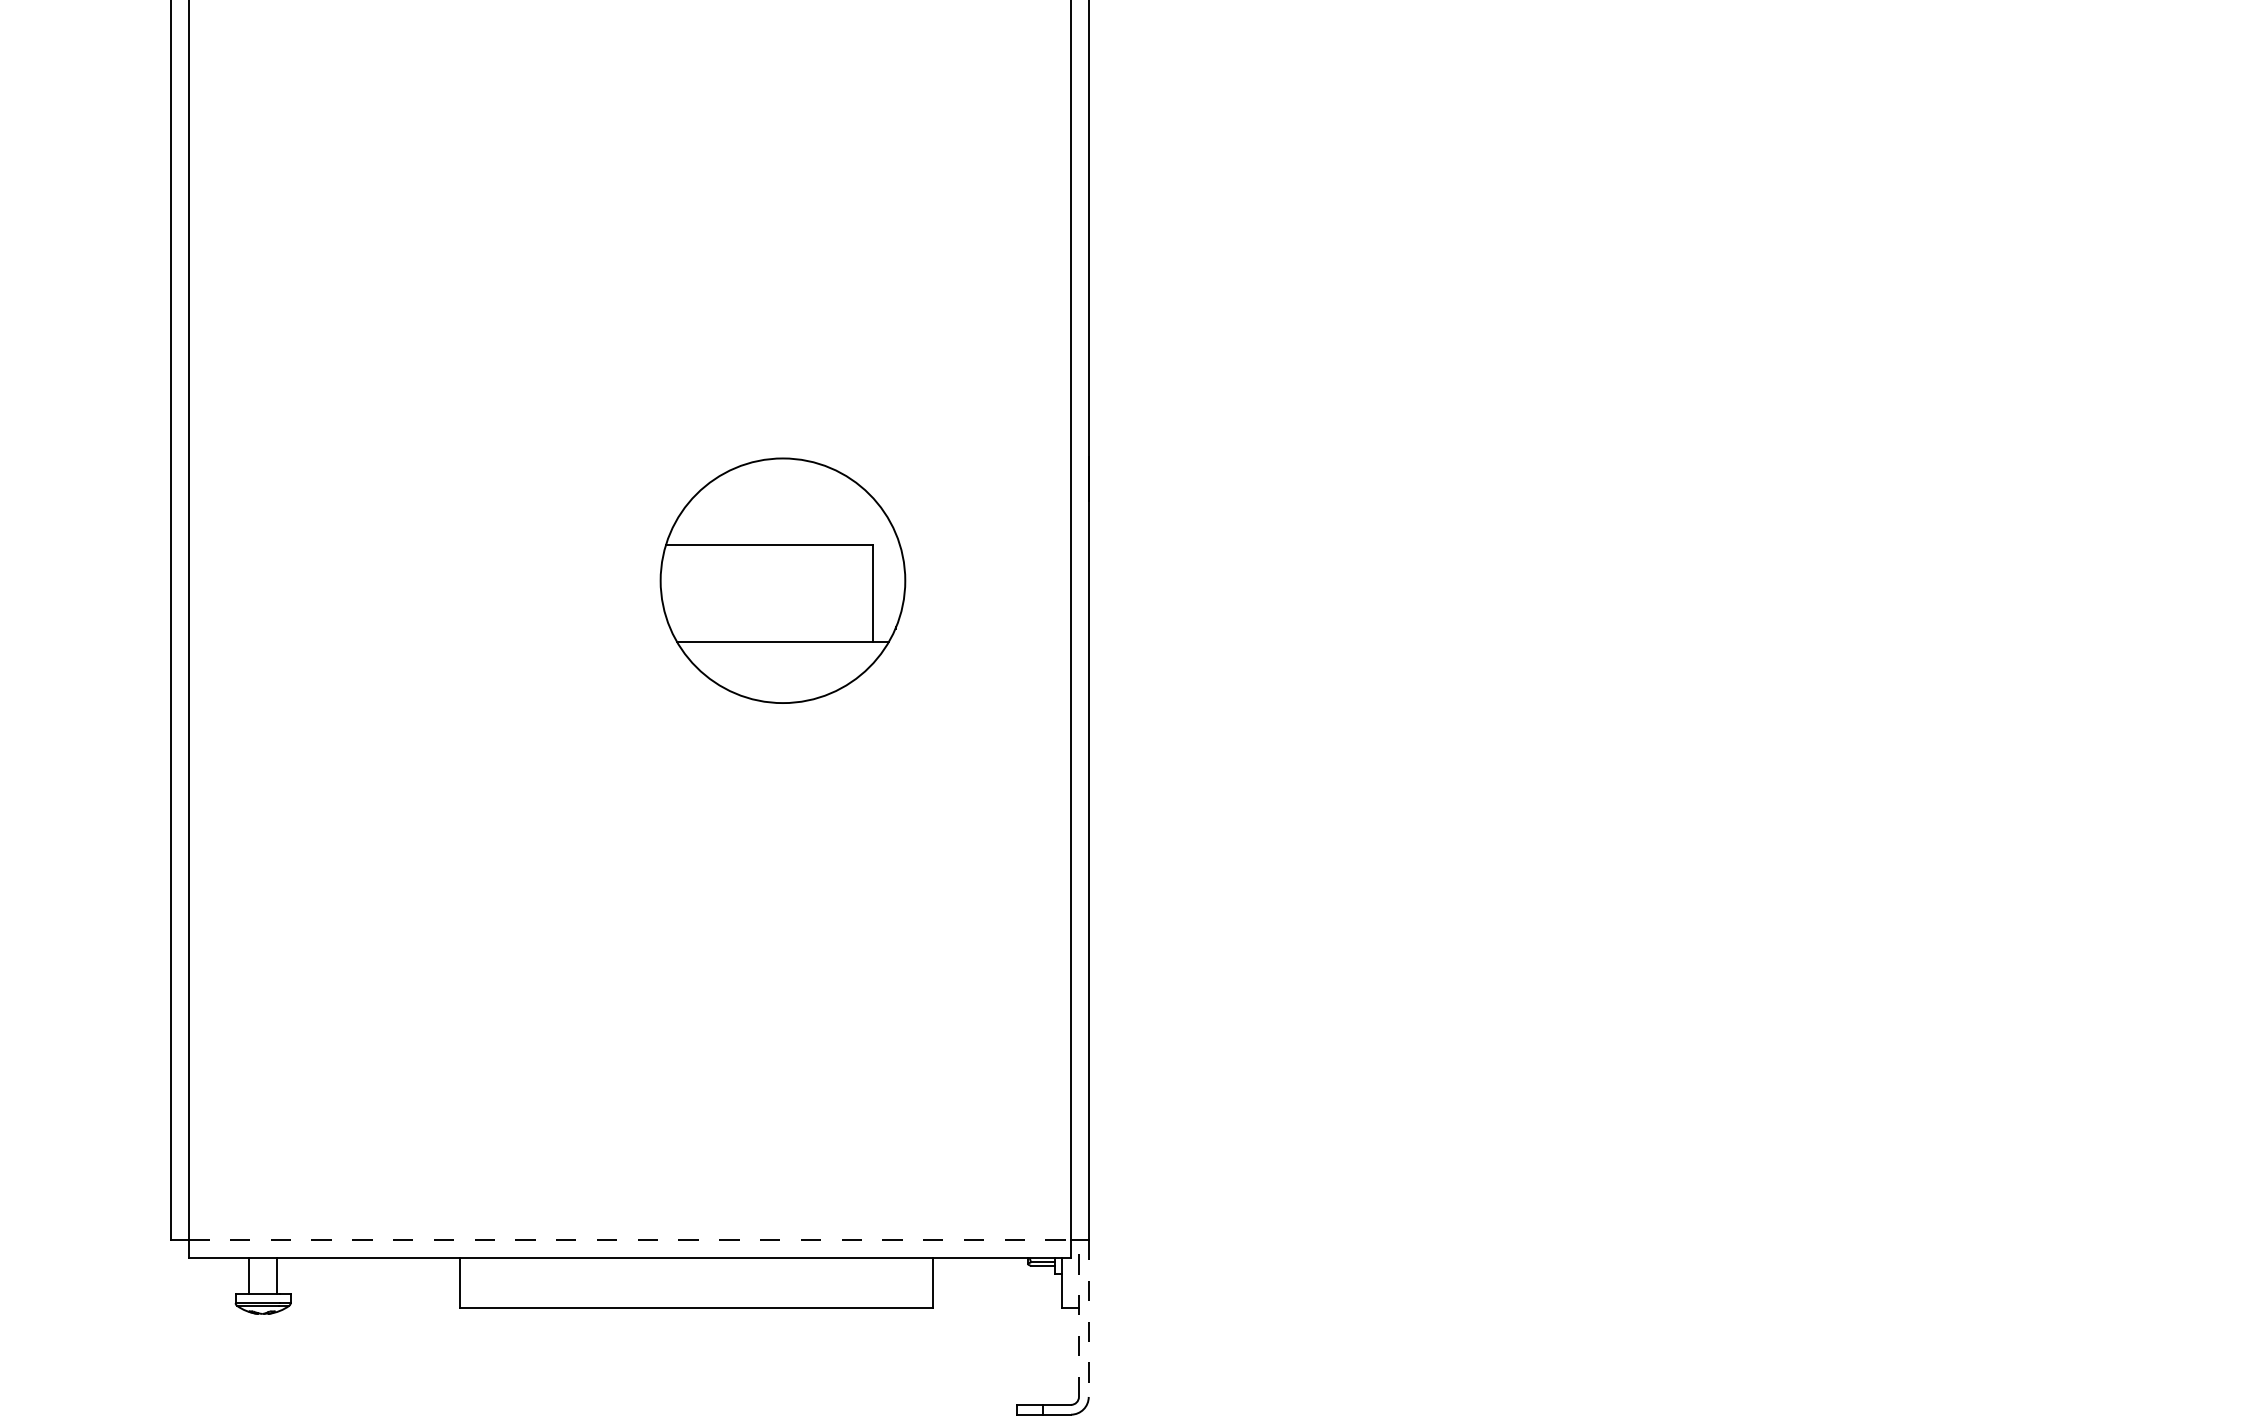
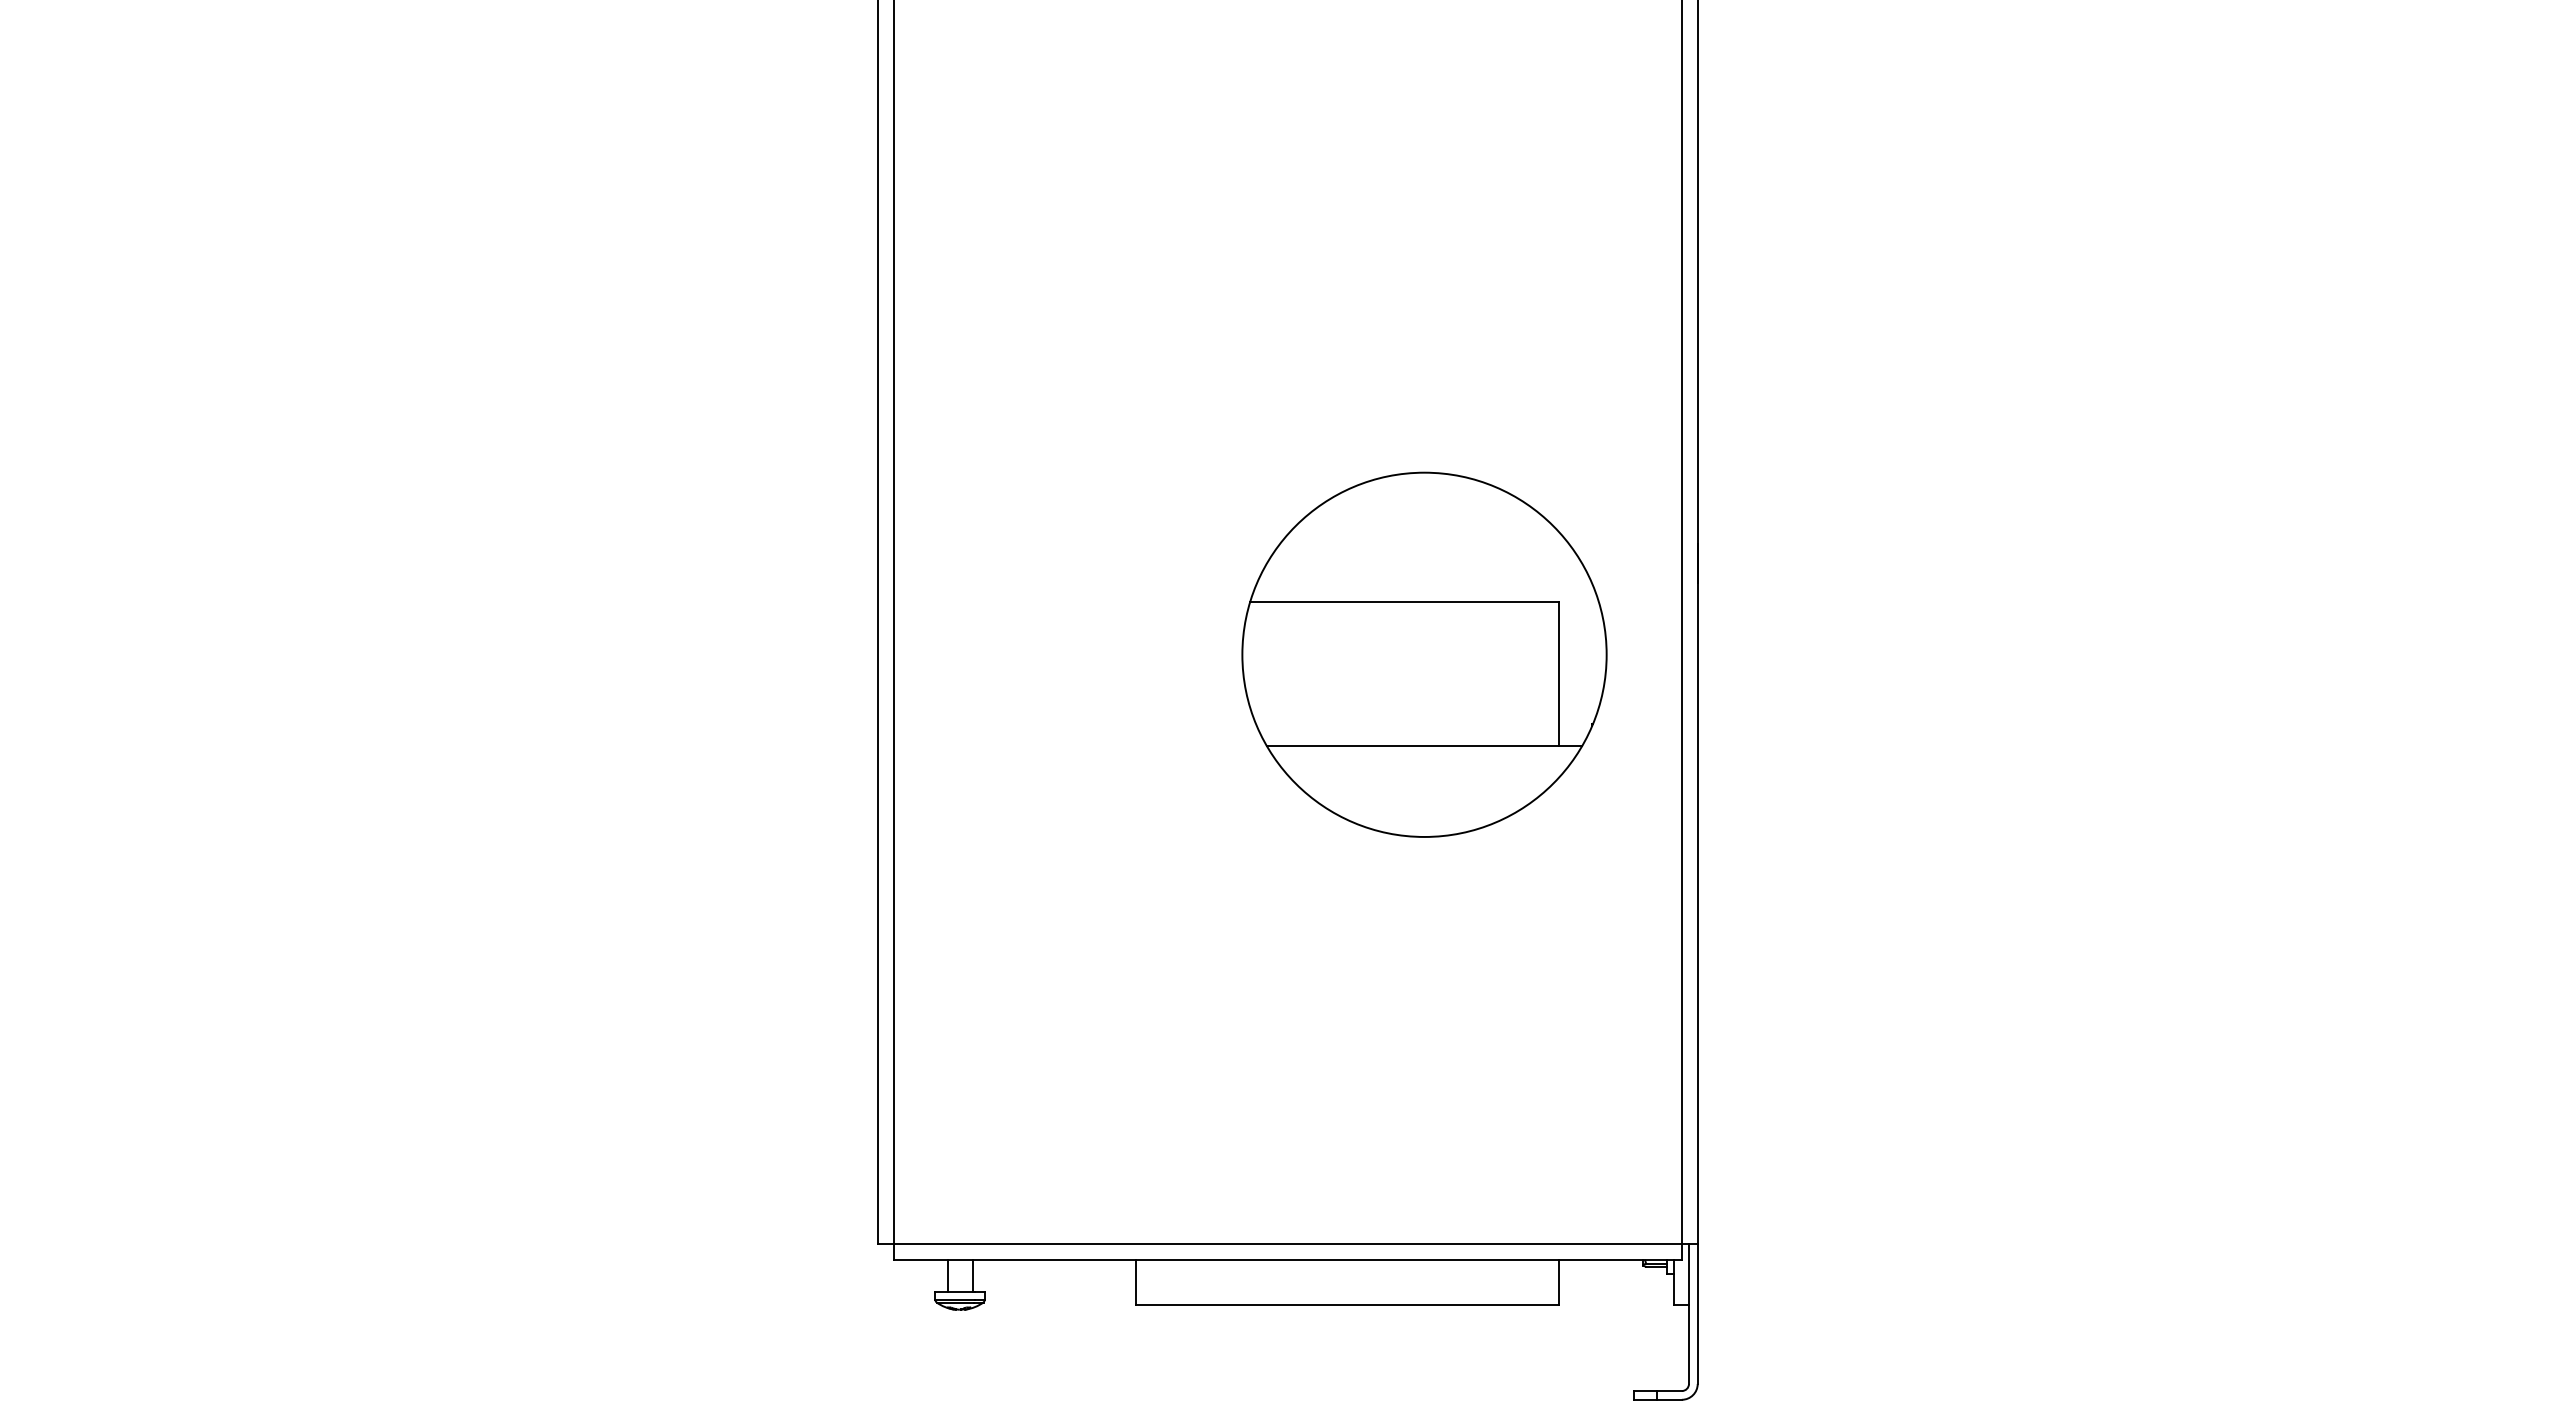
part: (782, 580) -> (1424, 654), size x1.67
line: (629, 1239) -> (1287, 1243), dashed -> solid
line: (1078, 1318) -> (1688, 1313), dashed -> solid
line: (1088, 1319) -> (1697, 1314), dashed -> solid

